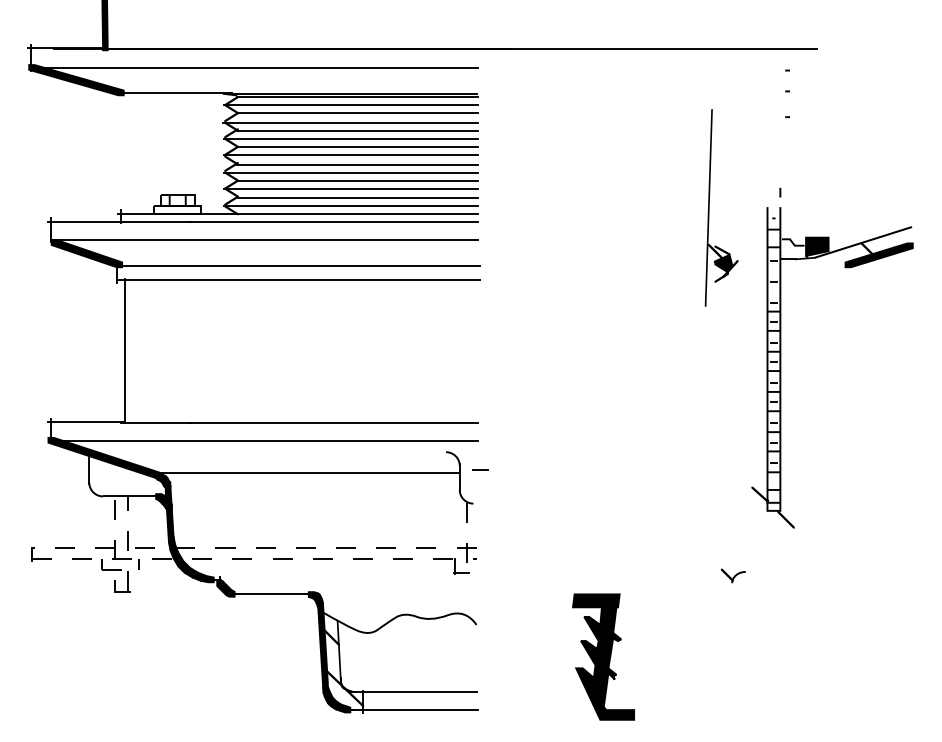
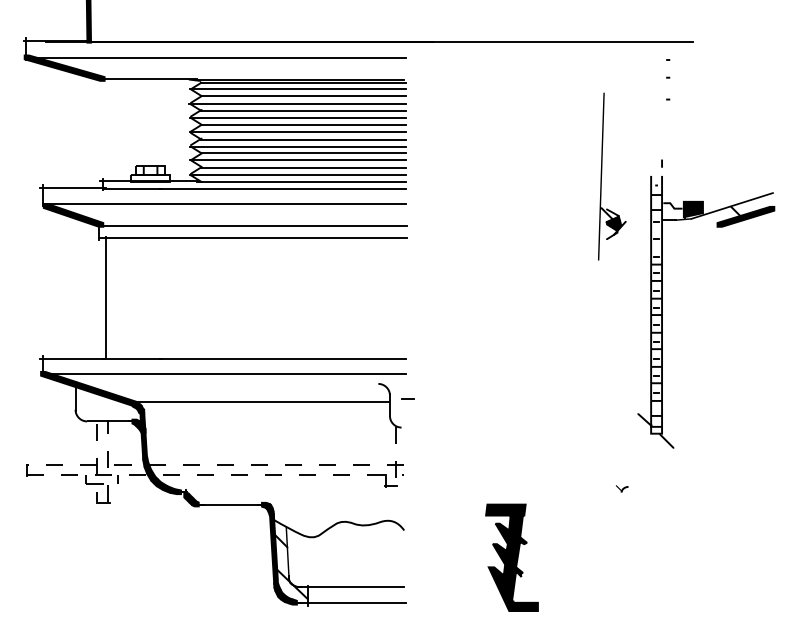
part: (733, 575) -> (622, 488), size x0.6

